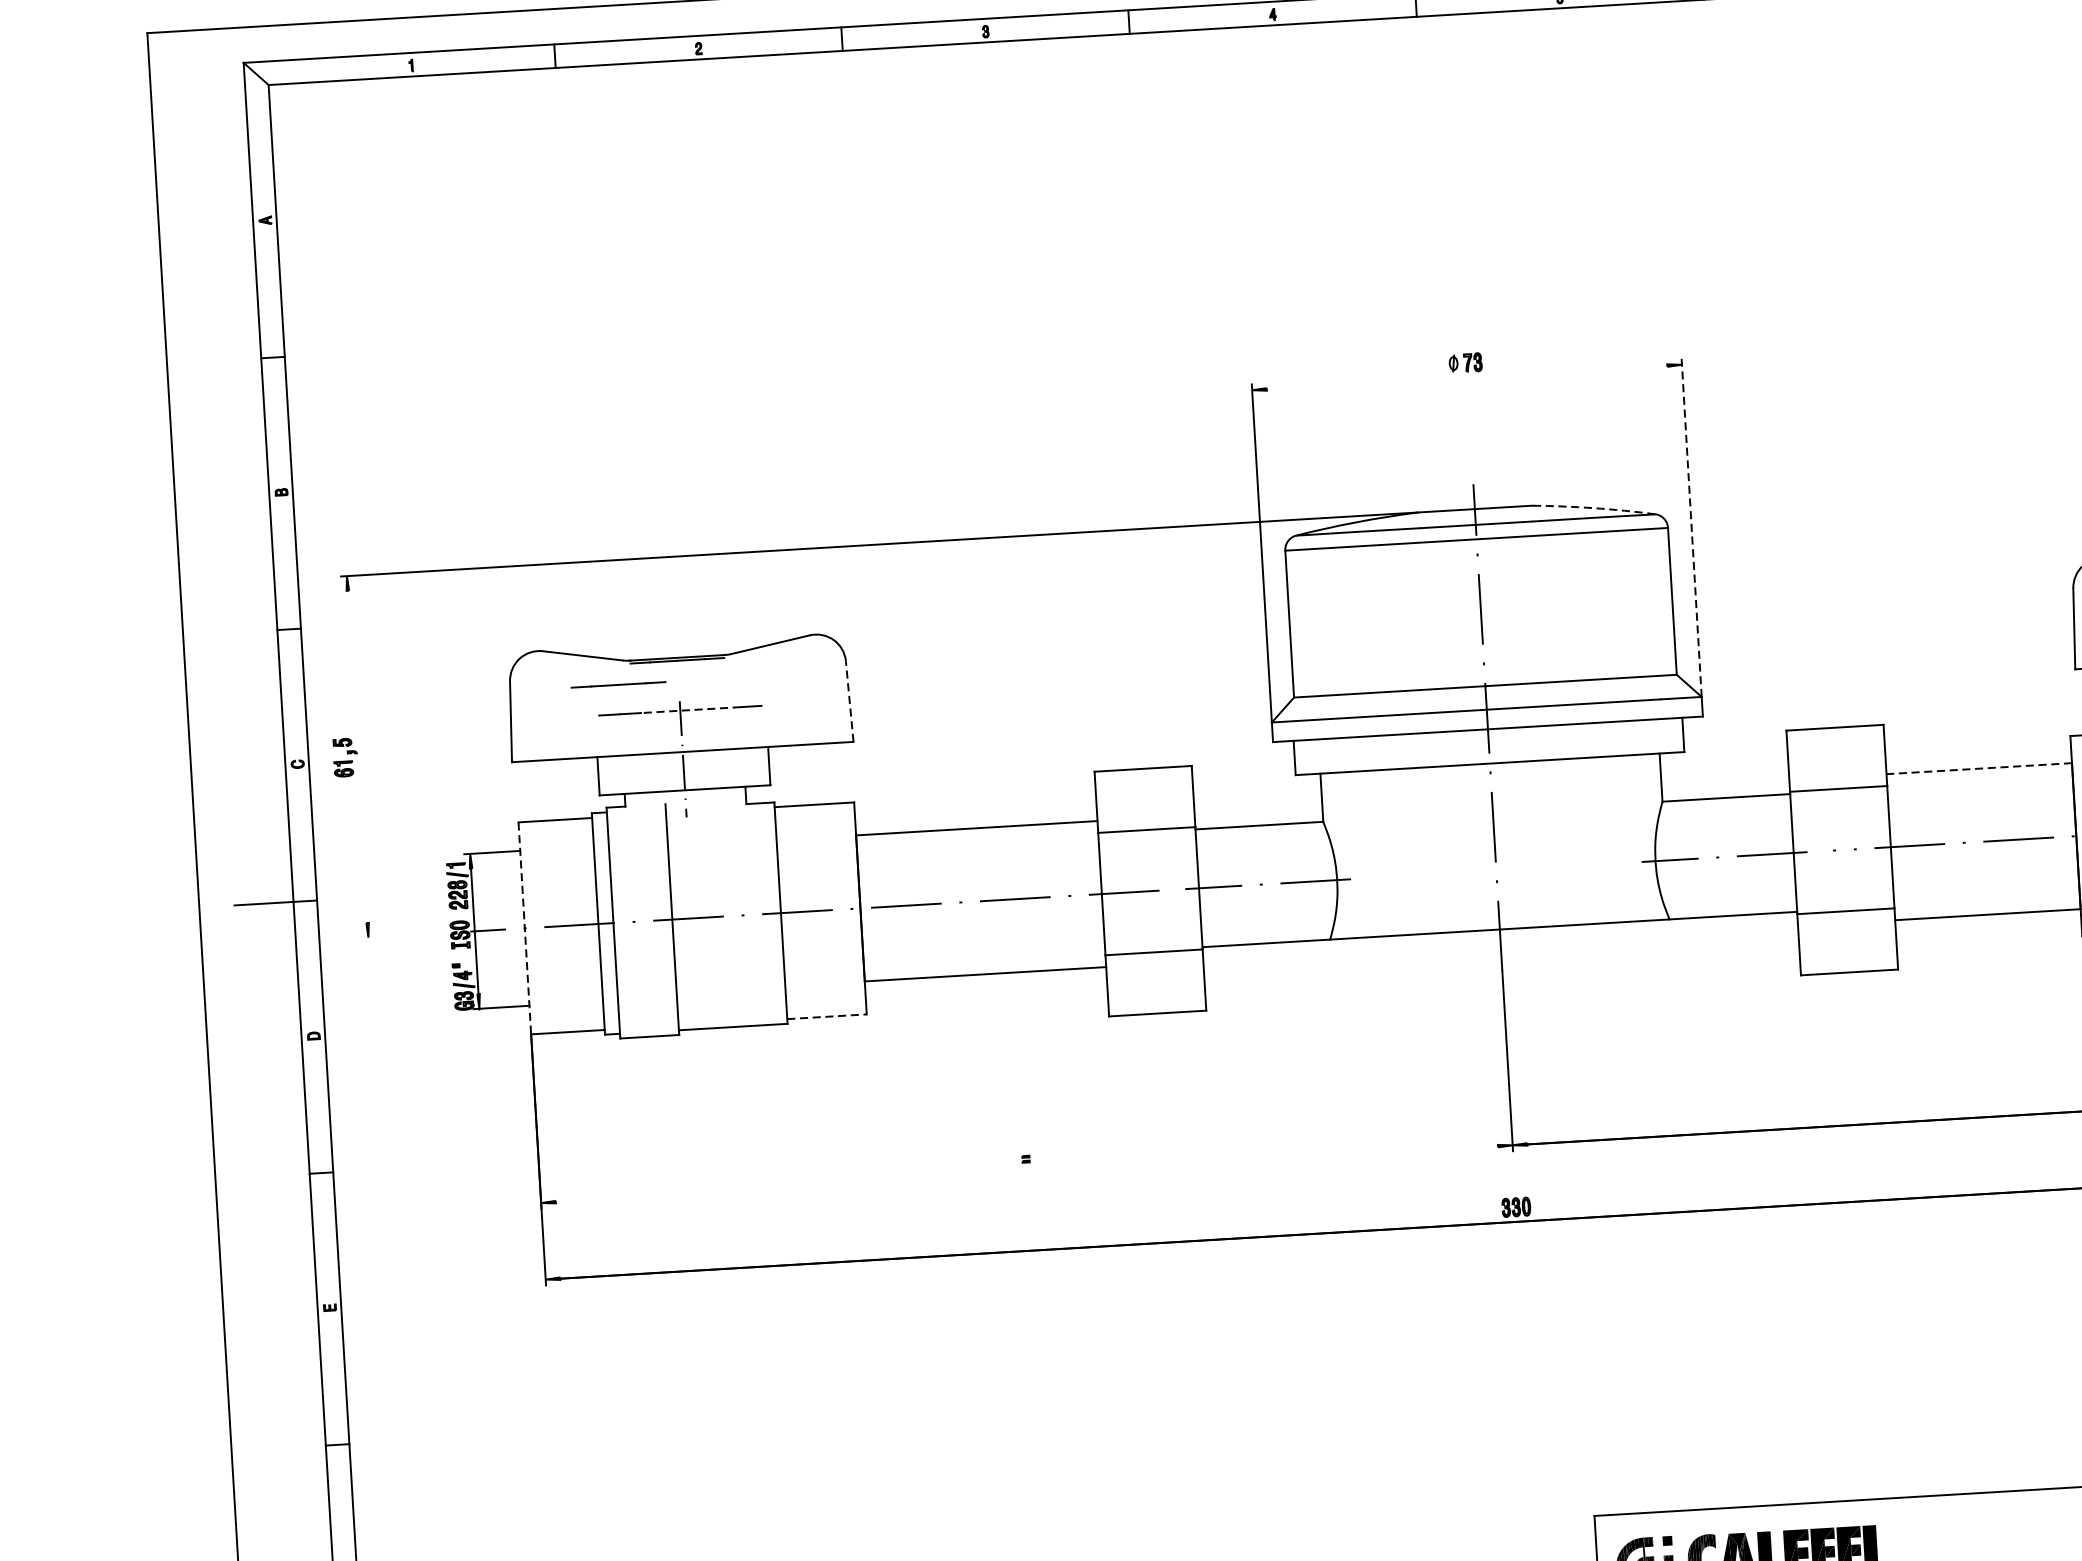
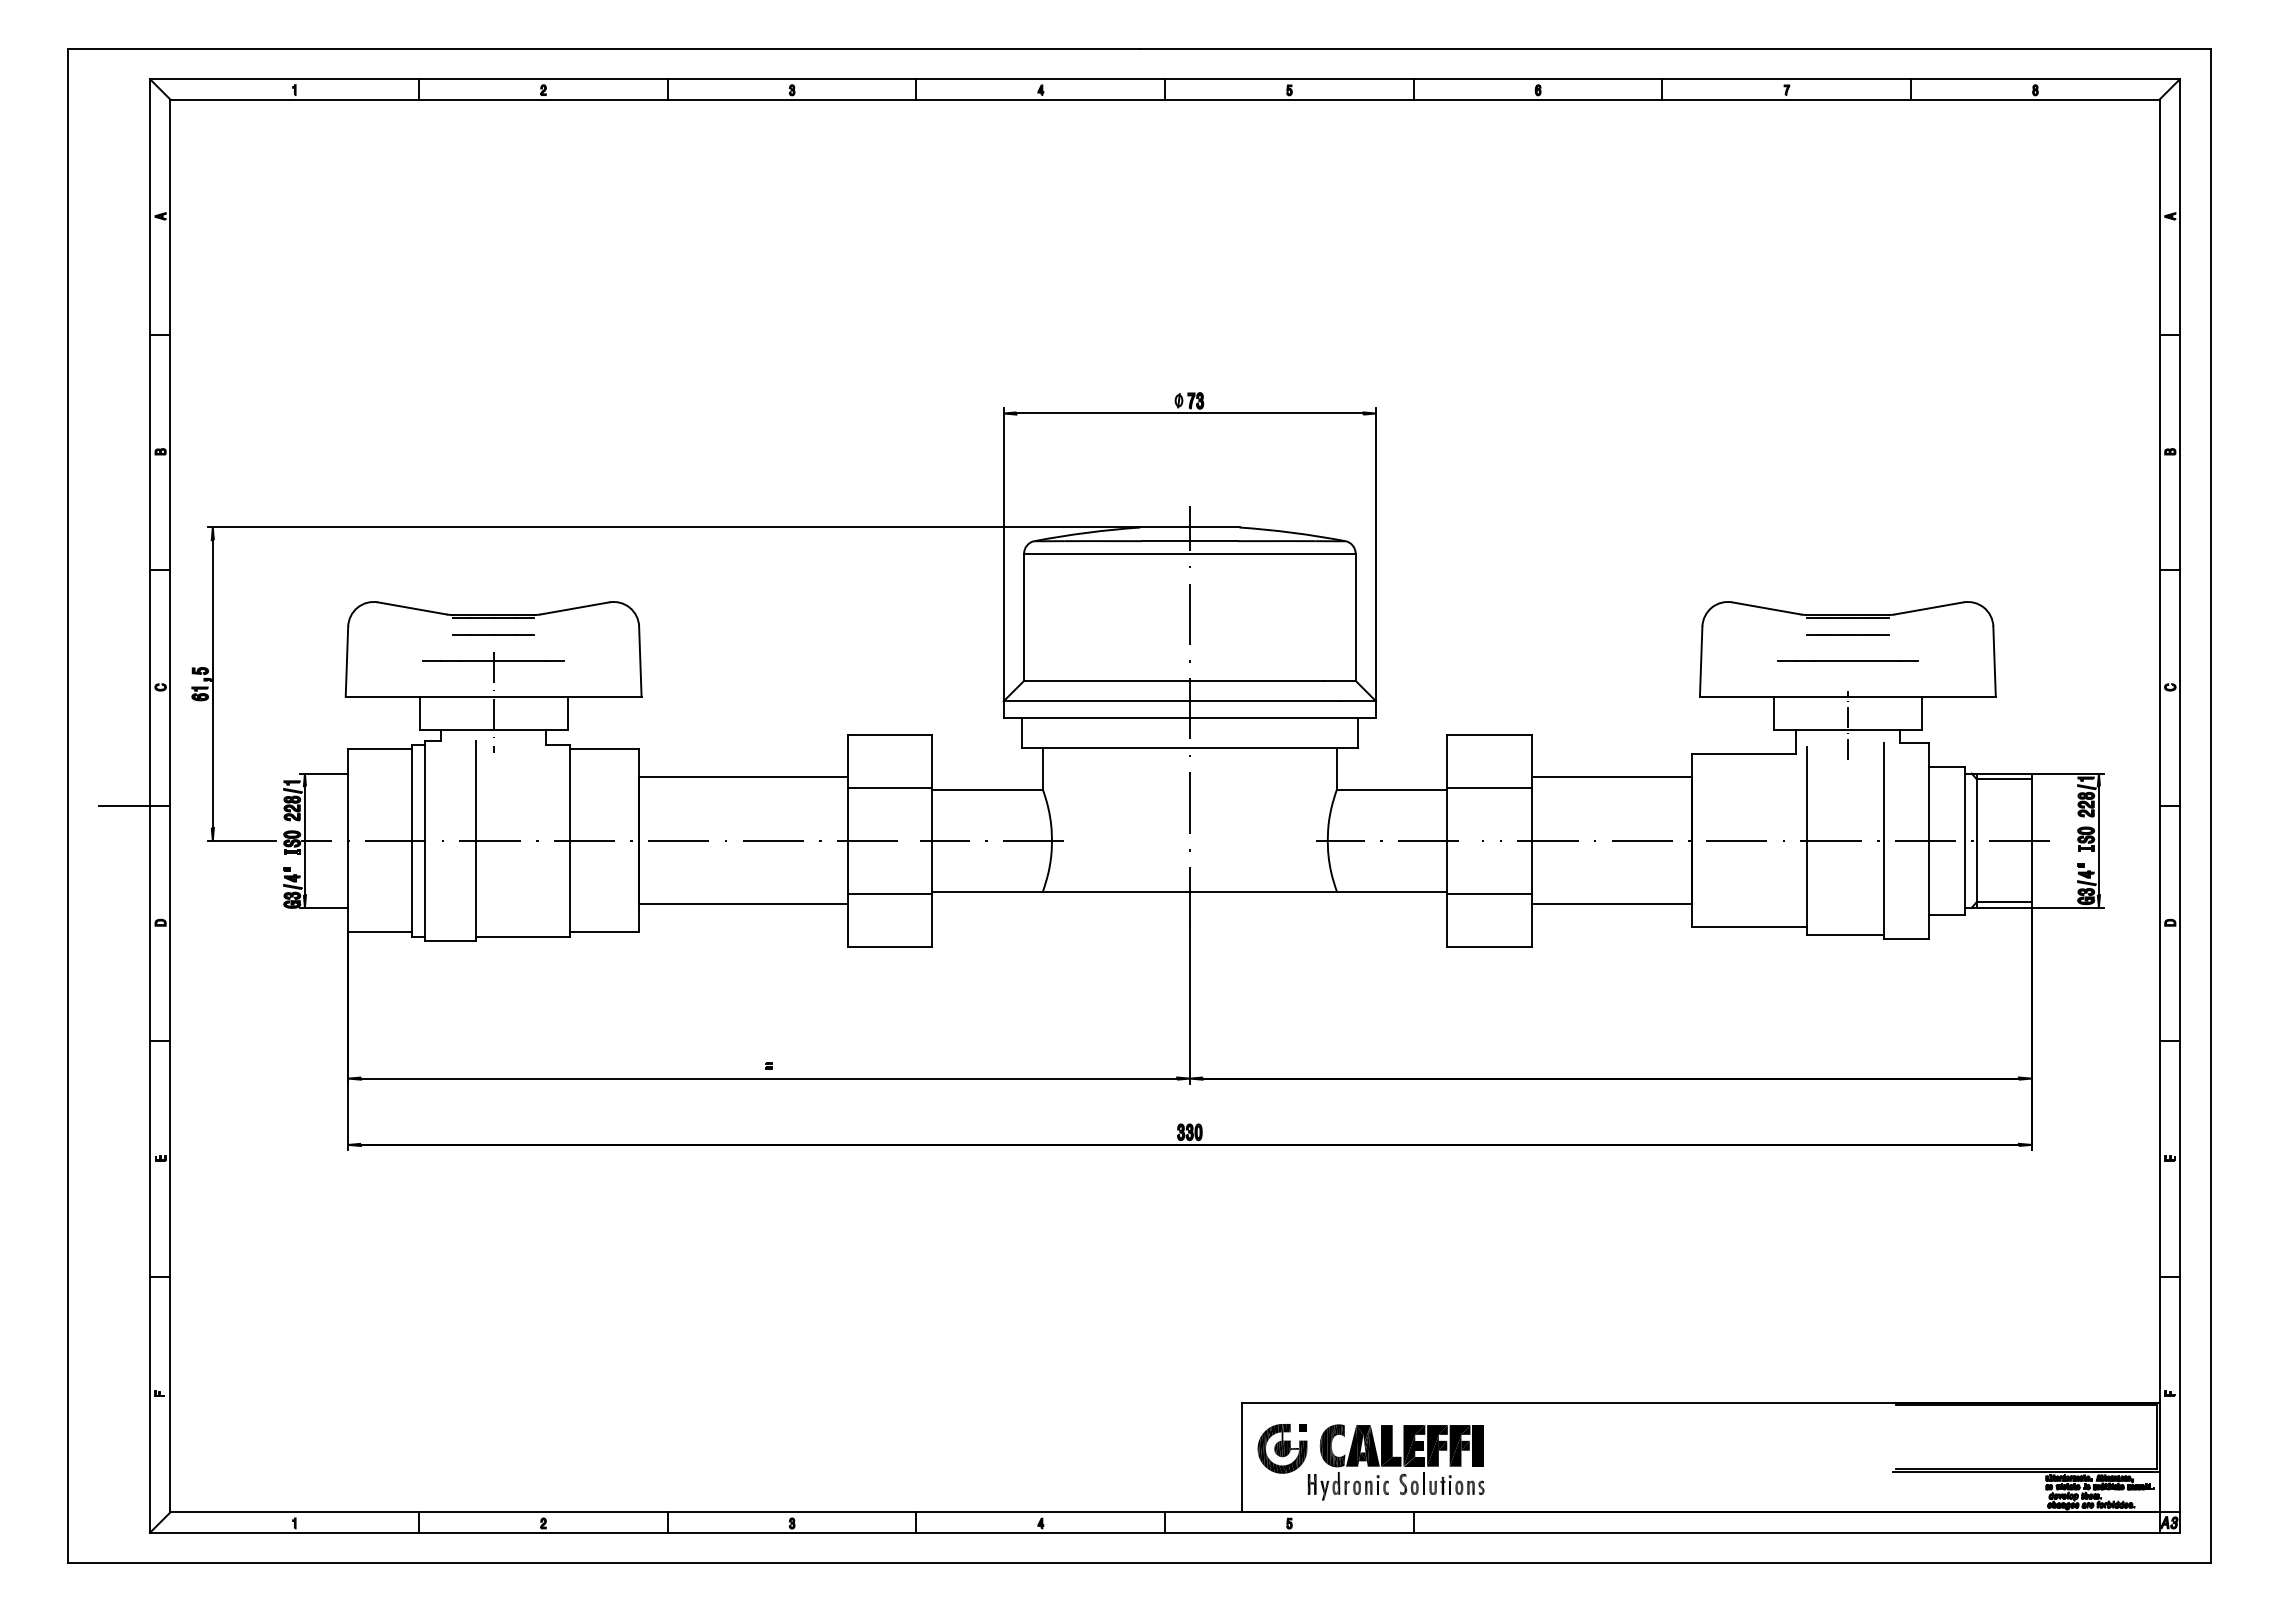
line: (1466, 377) -> (1189, 413), added
arc: (1593, 507) -> (1292, 532), dashed -> solid
line: (1692, 527) -> (1376, 554), dashed -> solid
line: (618, 683) -> (493, 634), moved
line: (849, 701) -> (640, 661), dashed -> solid
line: (690, 709) -> (502, 660), dashed -> solid
line: (357, 756) -> (212, 683), added
line: (1978, 768) -> (1611, 777), dashed -> solid
line: (525, 928) -> (348, 840), dashed -> solid
line: (401, 935) -> (241, 840), added
line: (828, 1016) -> (605, 932), dashed -> solid
line: (1026, 1174) -> (768, 1078), added

